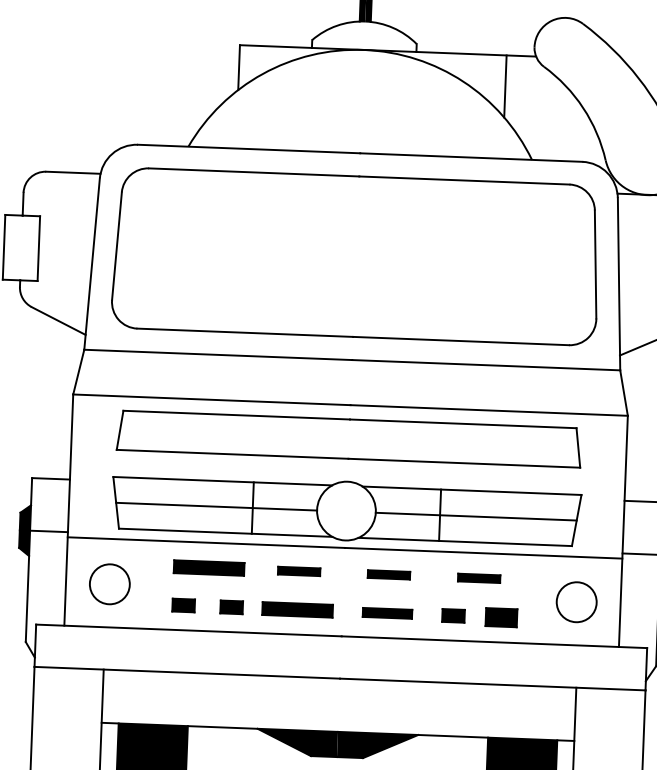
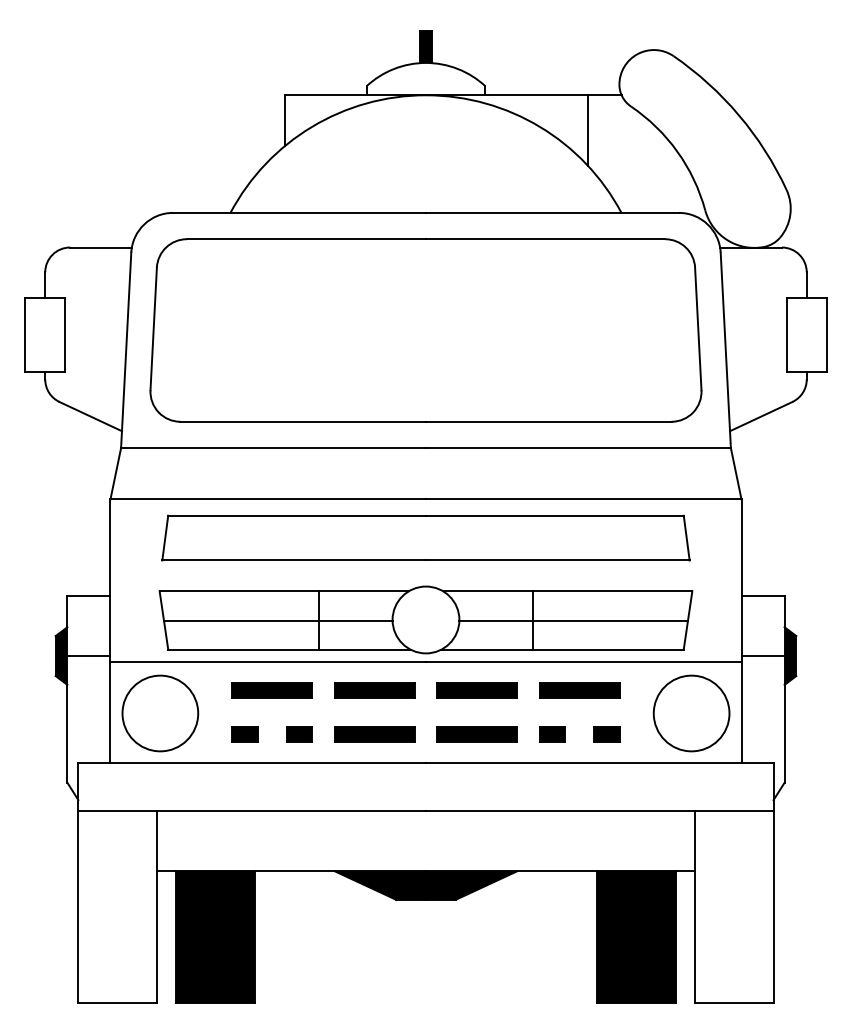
part: (298, 571) -> (374, 690), size x1.67
part: (388, 574) -> (476, 690), size x1.67
part: (478, 578) -> (579, 690), size x1.67
circle: (109, 584) -> (160, 713), size x1.67
circle: (576, 602) -> (691, 713), size x1.67
part: (386, 613) -> (476, 734), size x1.43
part: (501, 617) -> (606, 734), size x0.71

